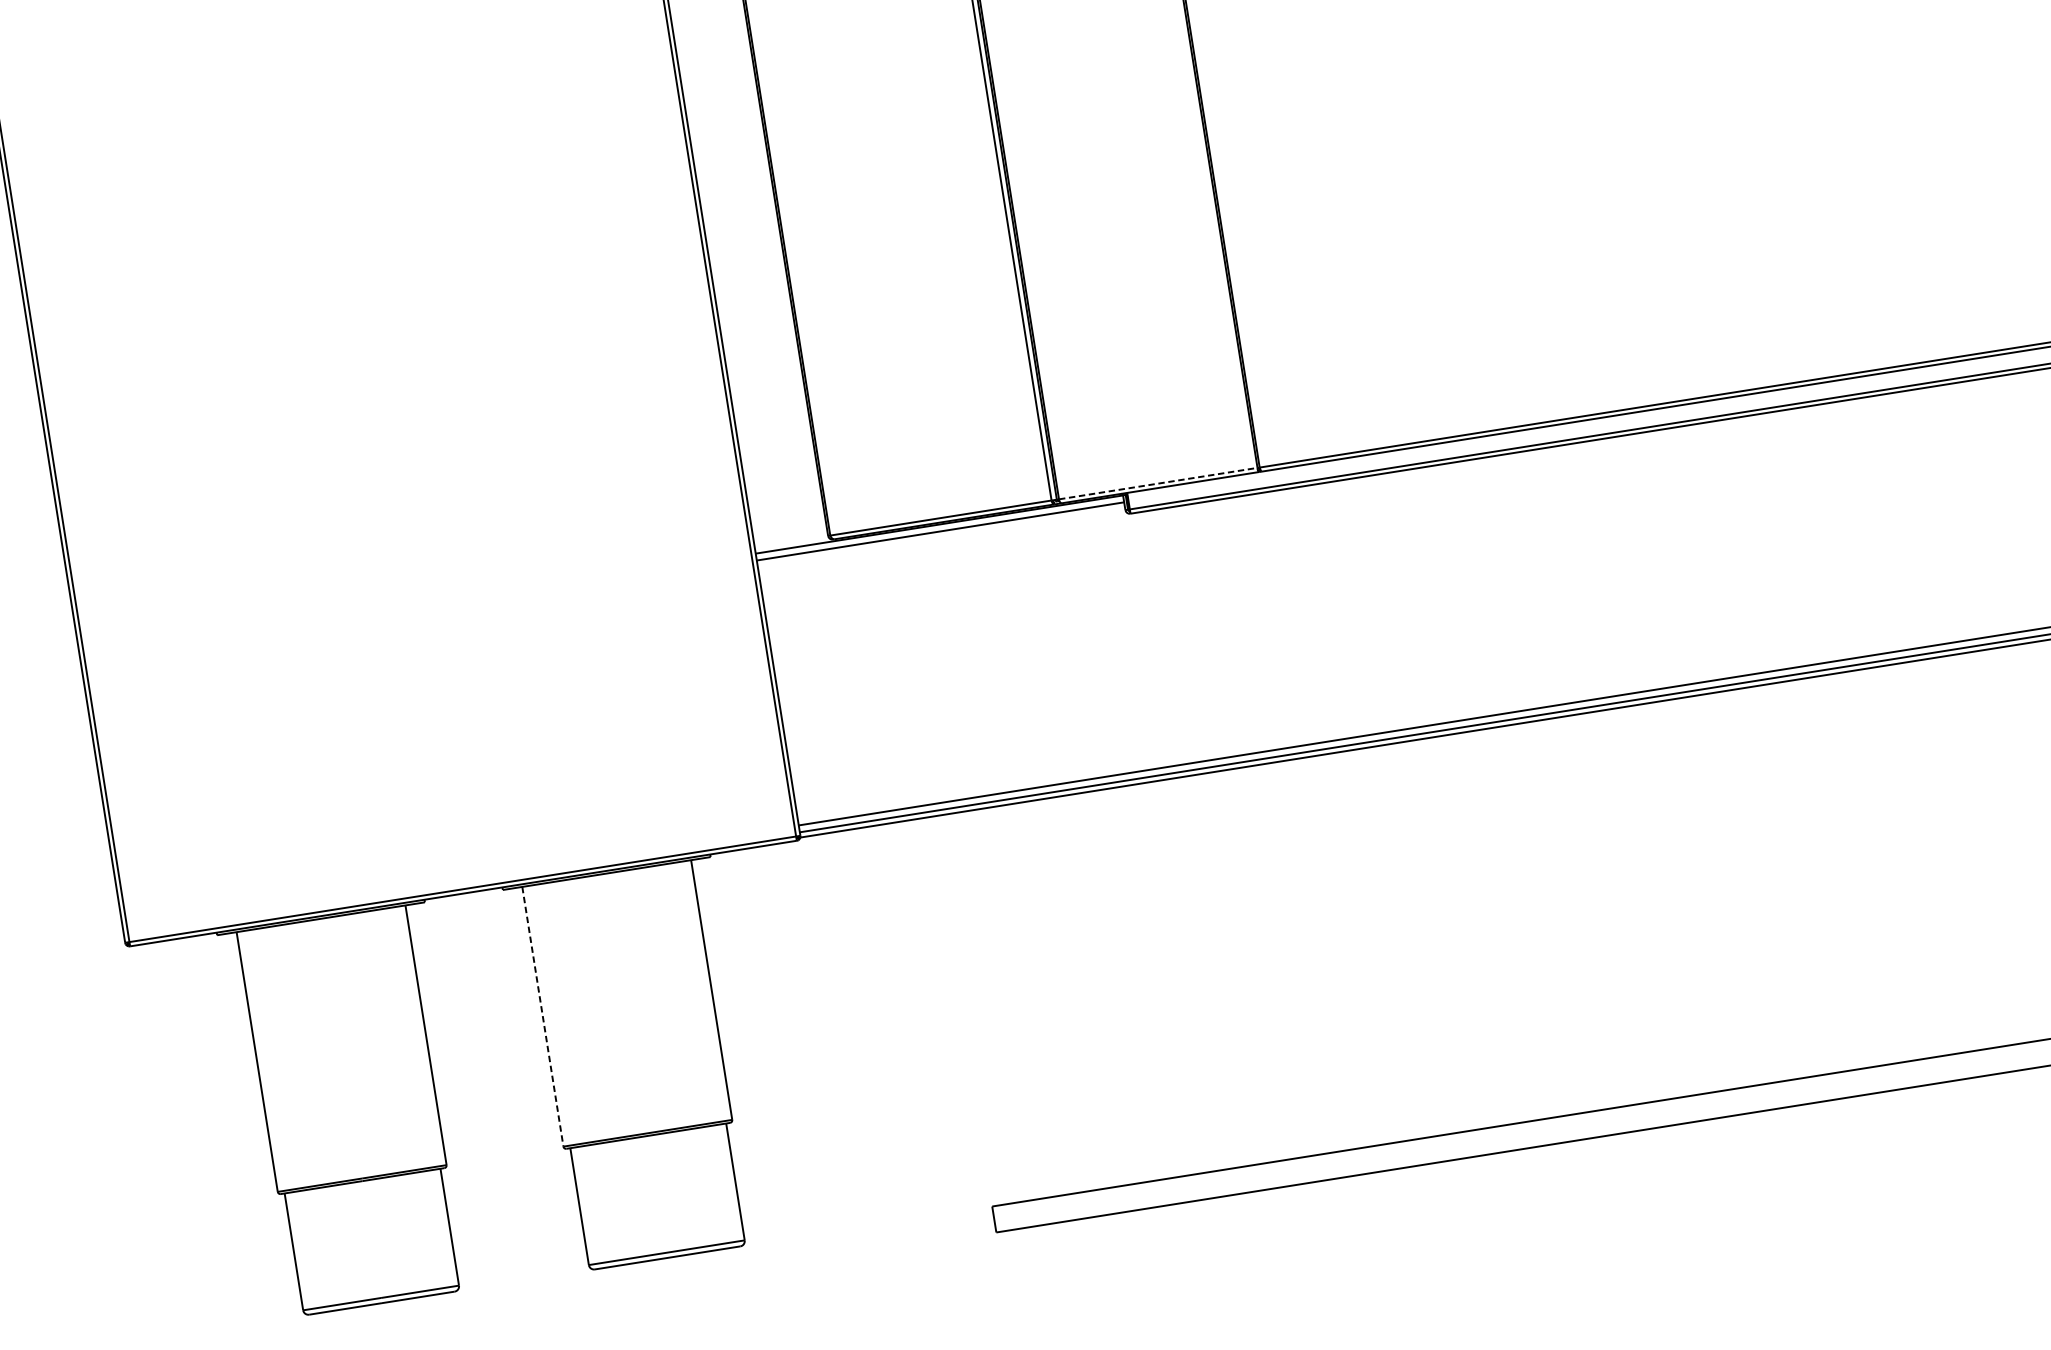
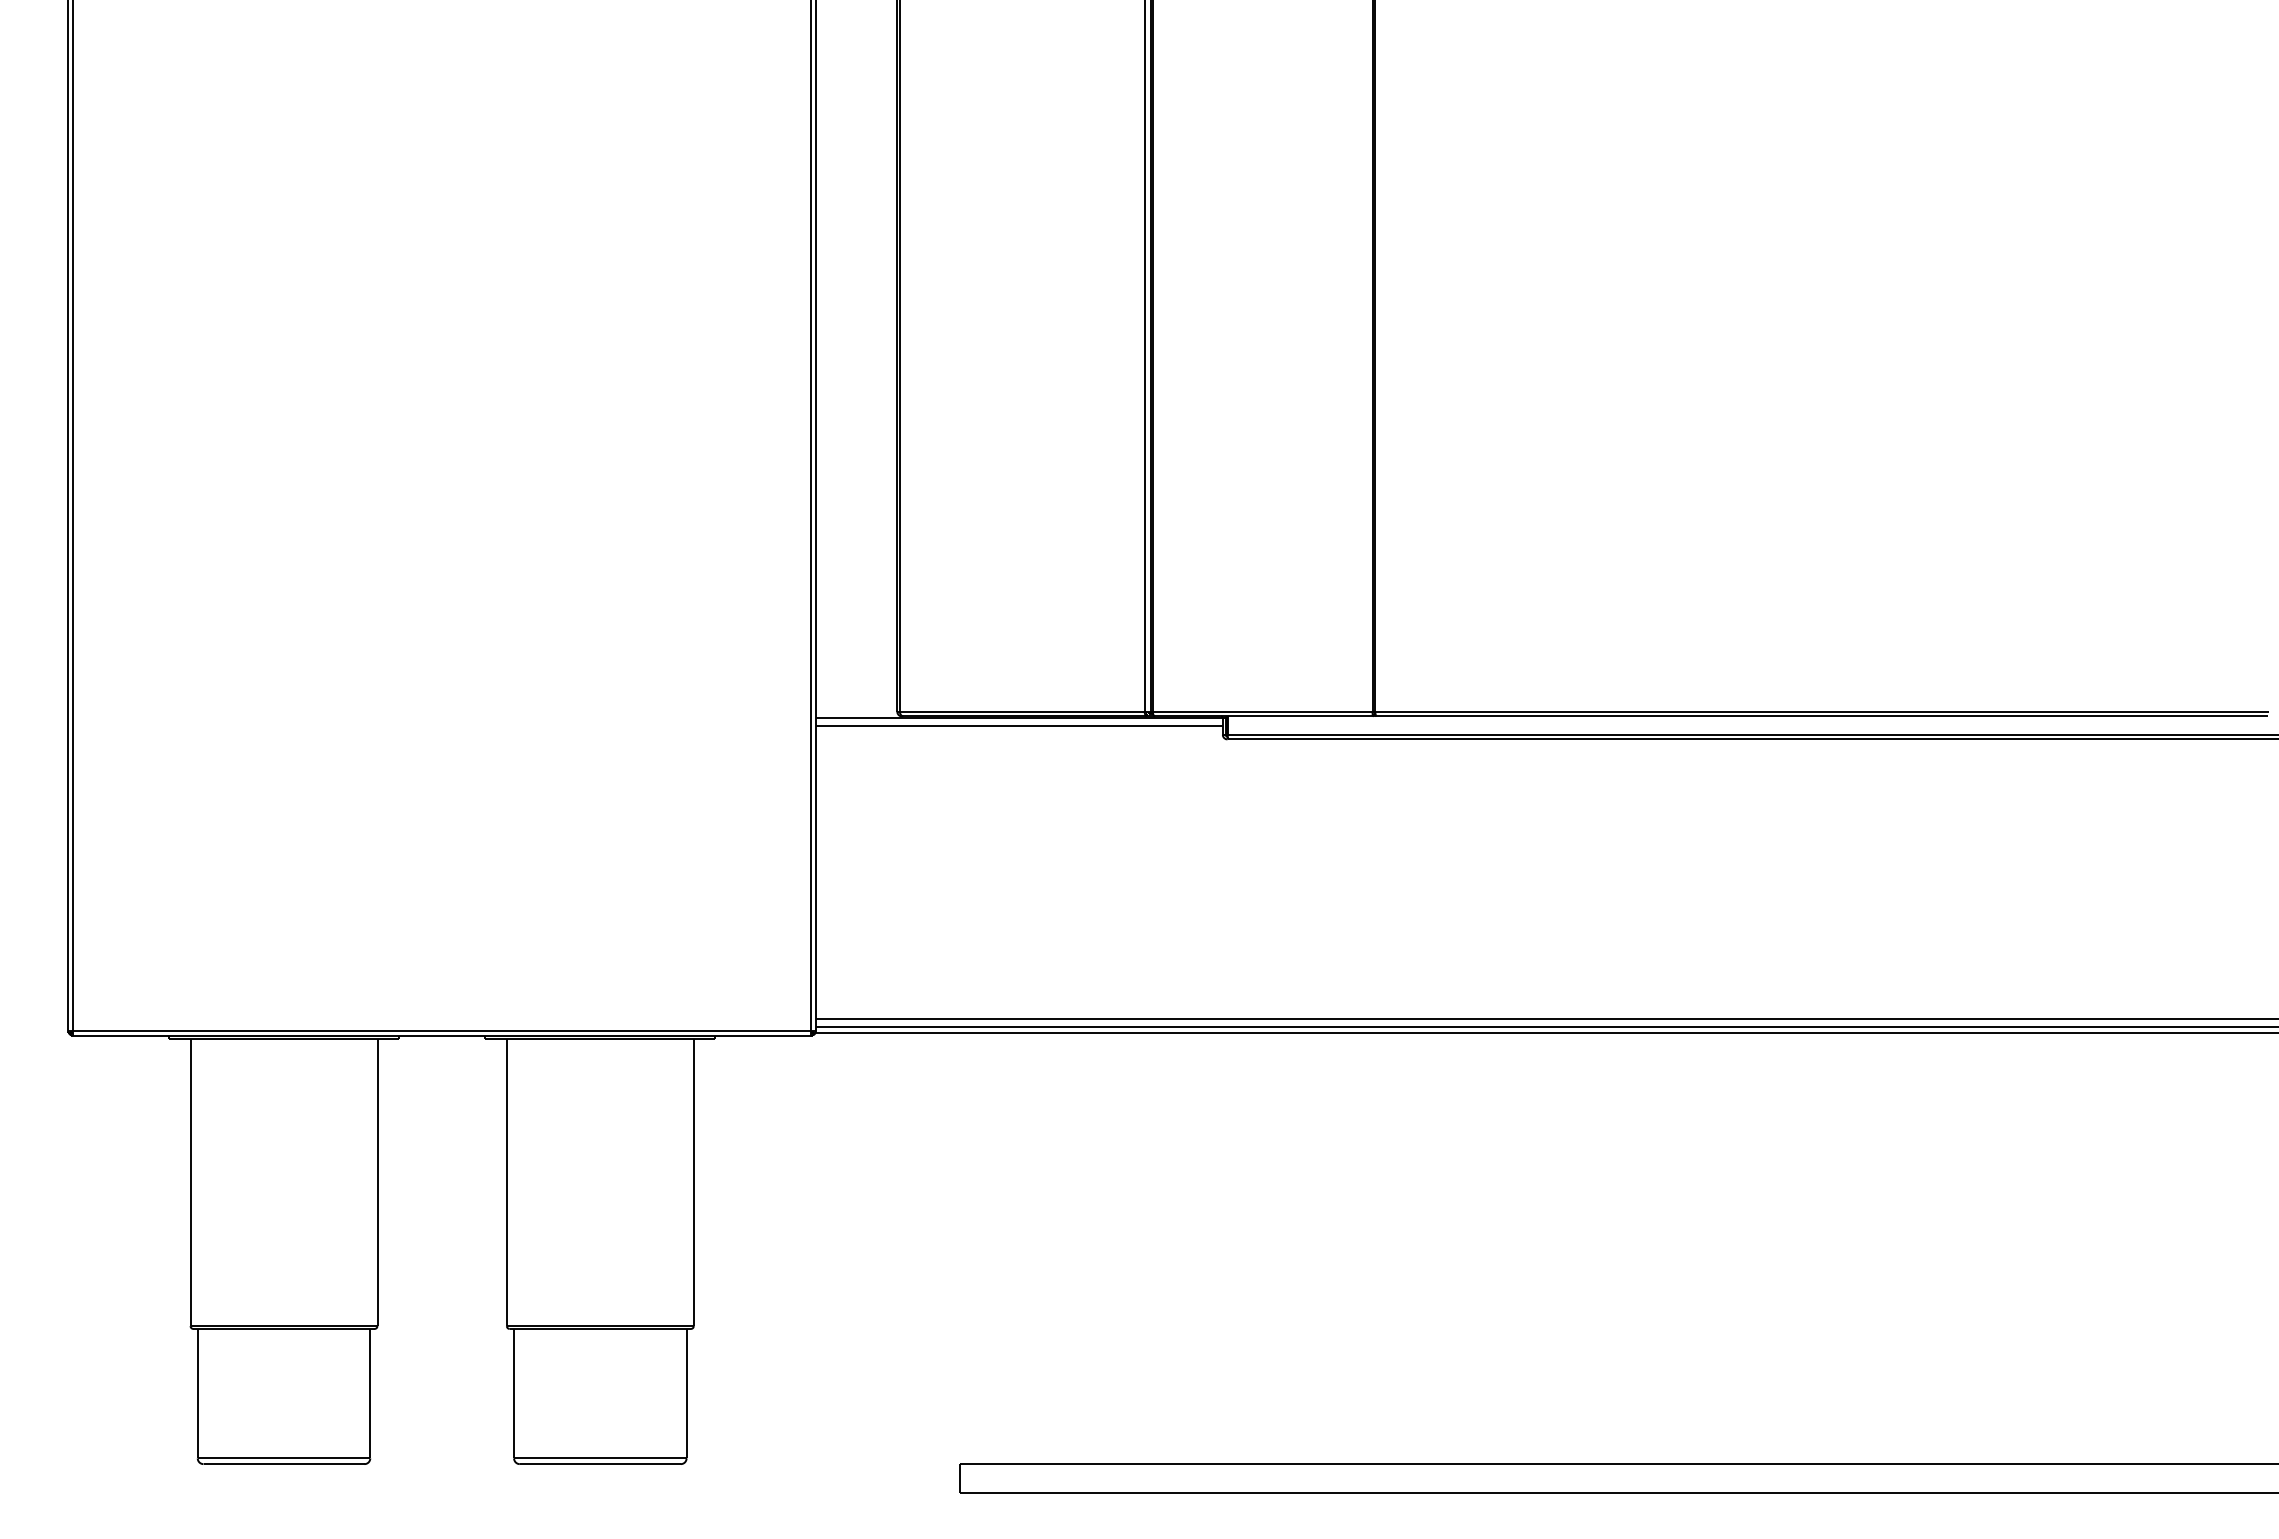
line: (1157, 483) -> (1262, 711), dashed -> solid
line: (542, 1016) -> (506, 1182), dashed -> solid

